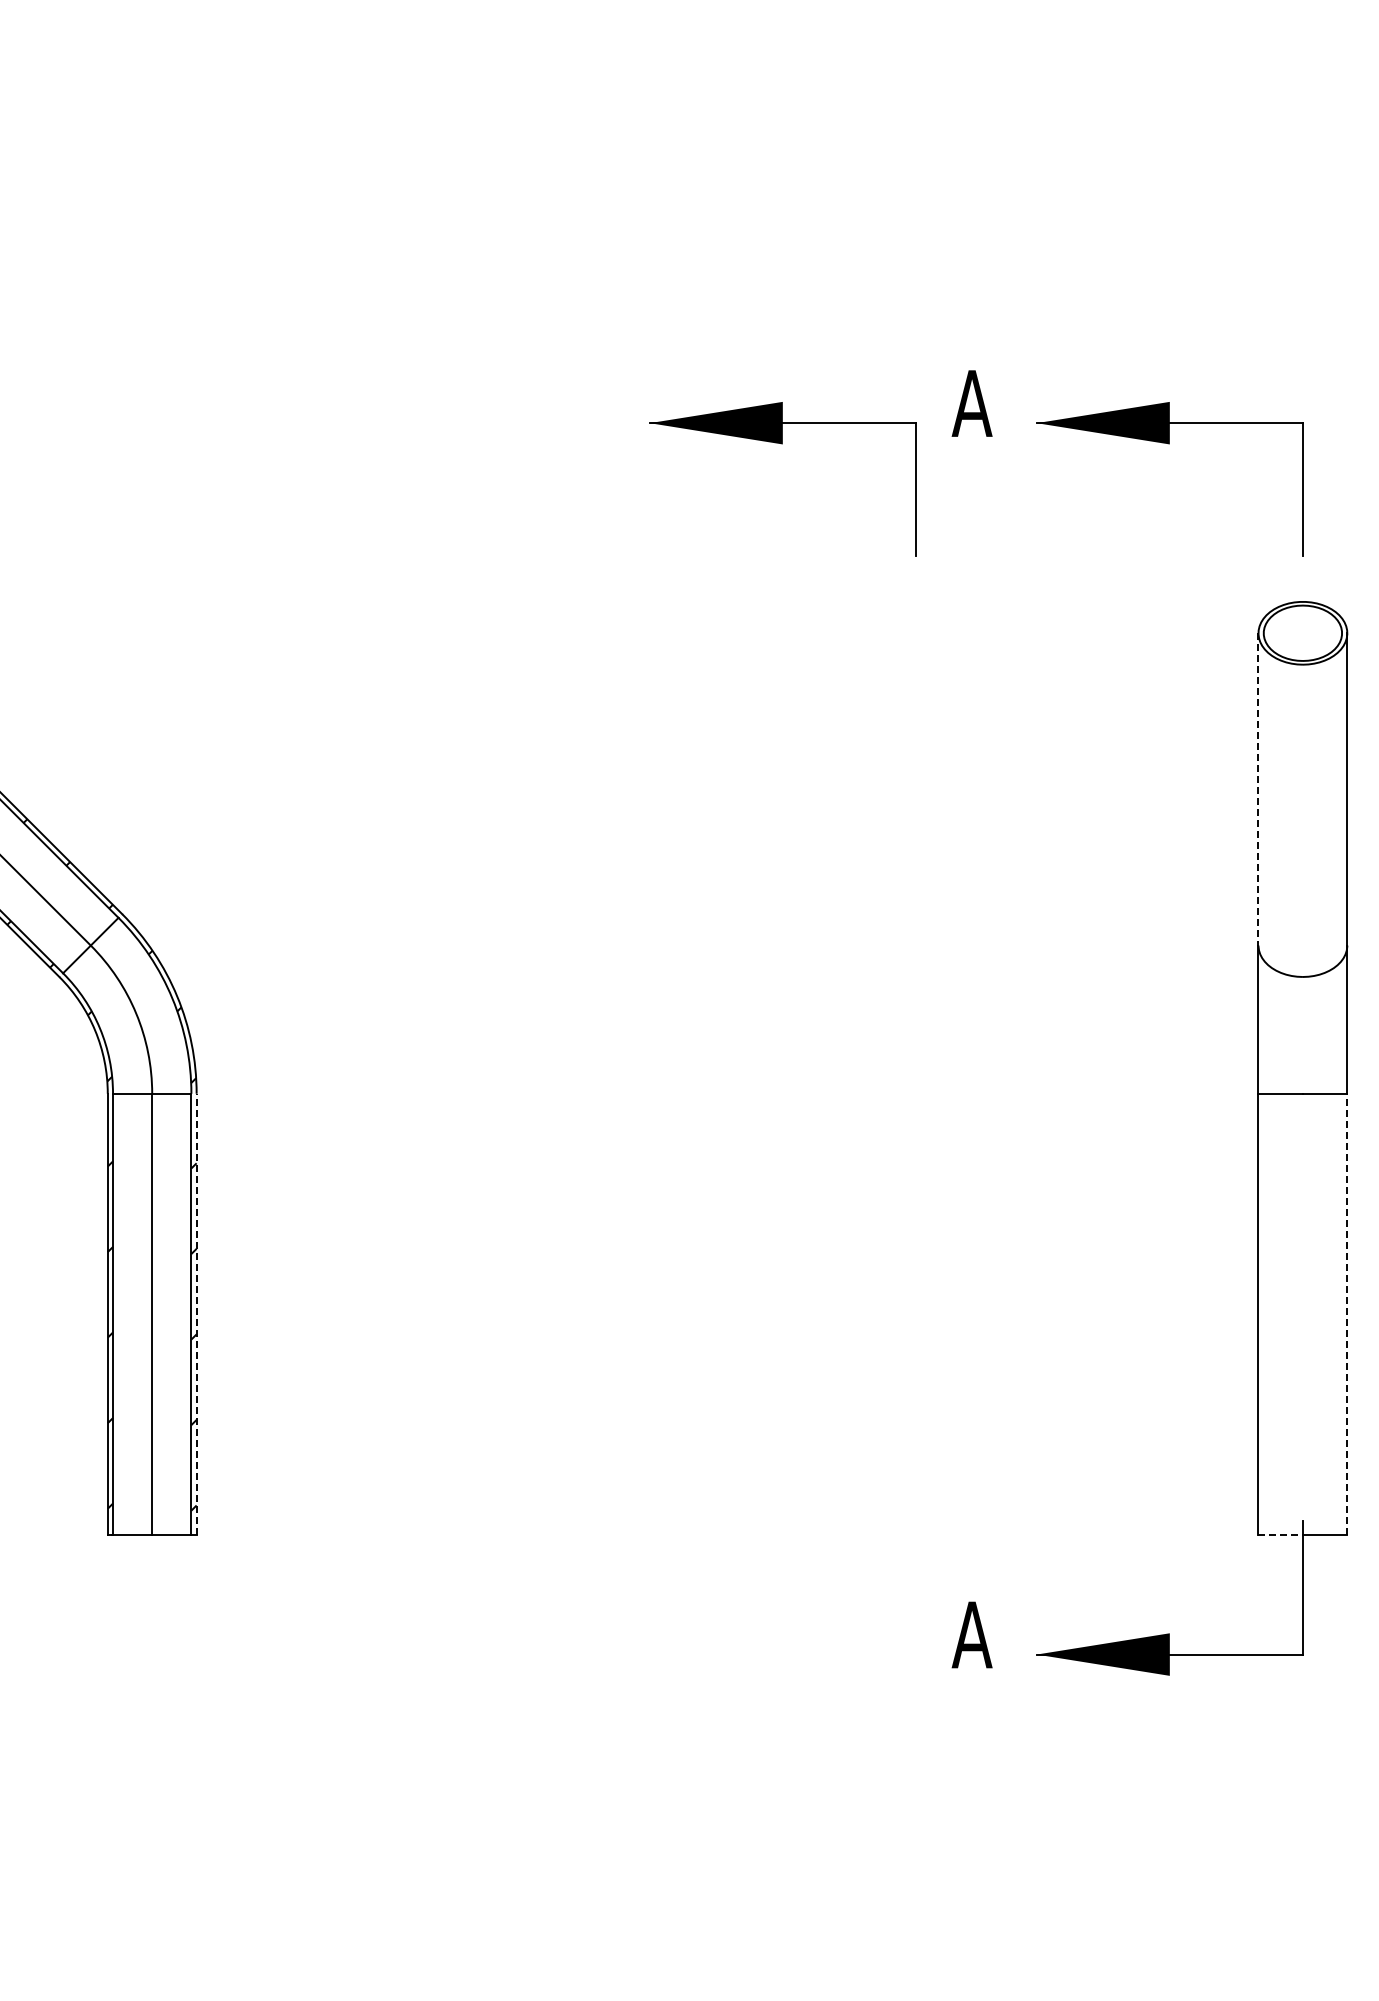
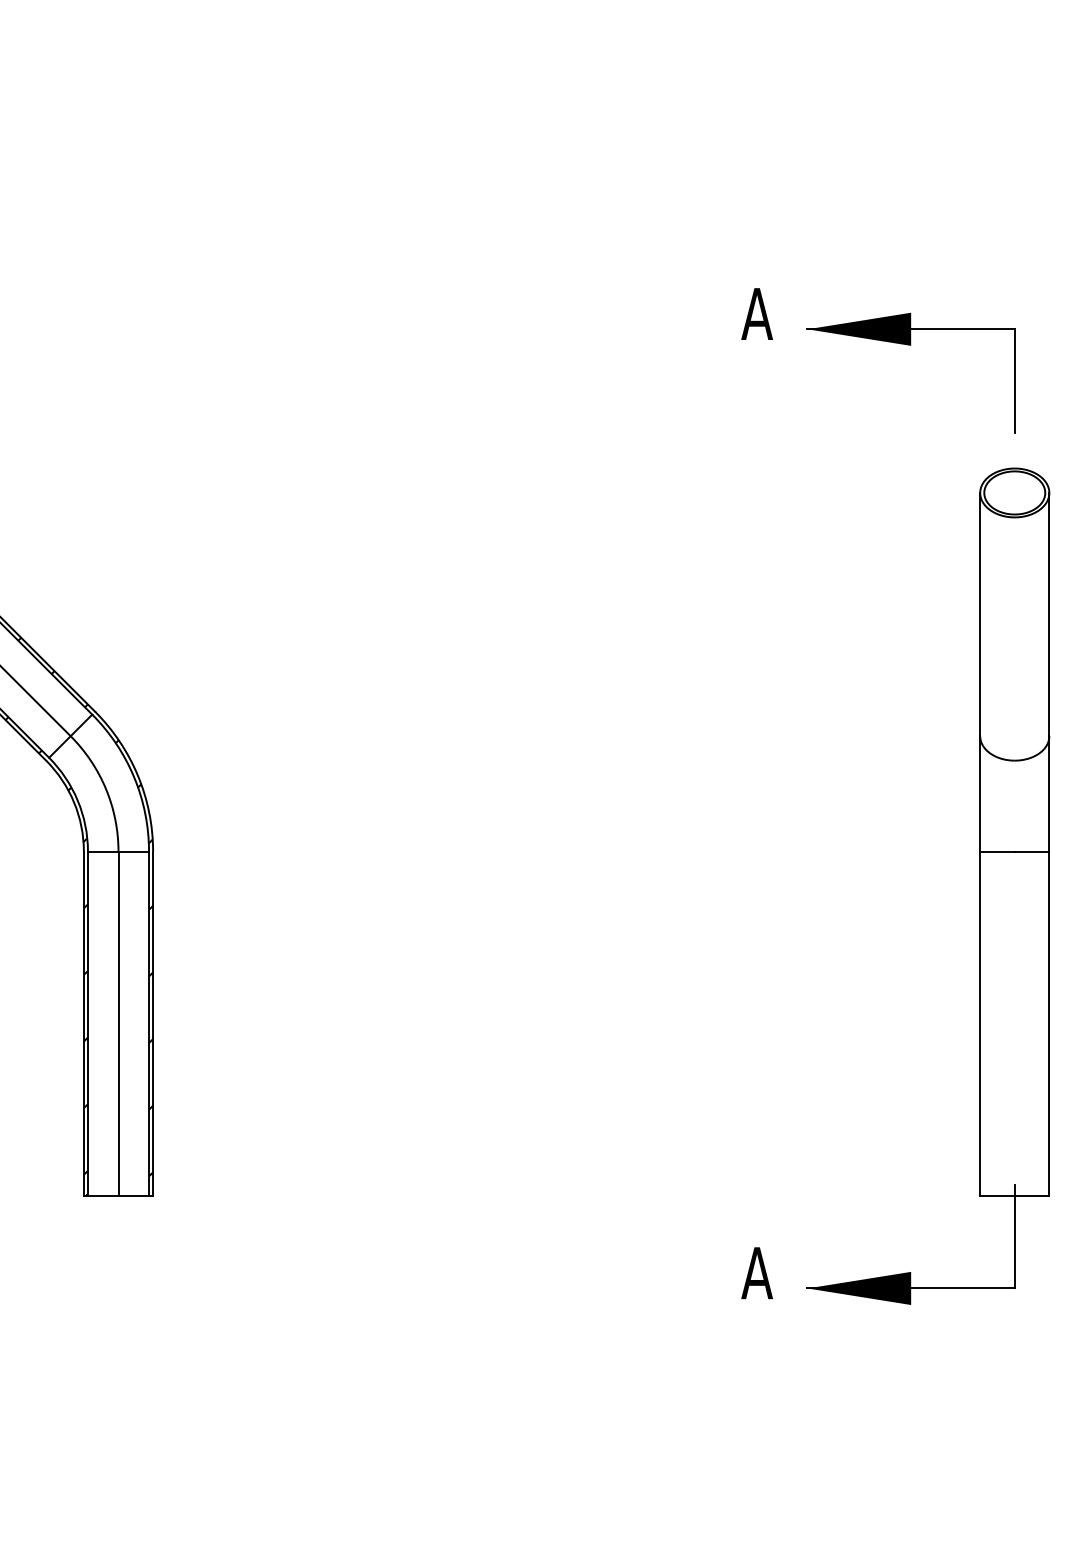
part: (782, 444) -> (609, 345), removed
line: (1258, 789) -> (980, 614), dashed -> solid
line: (196, 1314) -> (153, 1023), dashed -> solid
line: (1347, 1314) -> (1049, 1023), dashed -> solid
line: (1281, 1535) -> (998, 1195), dashed -> solid

